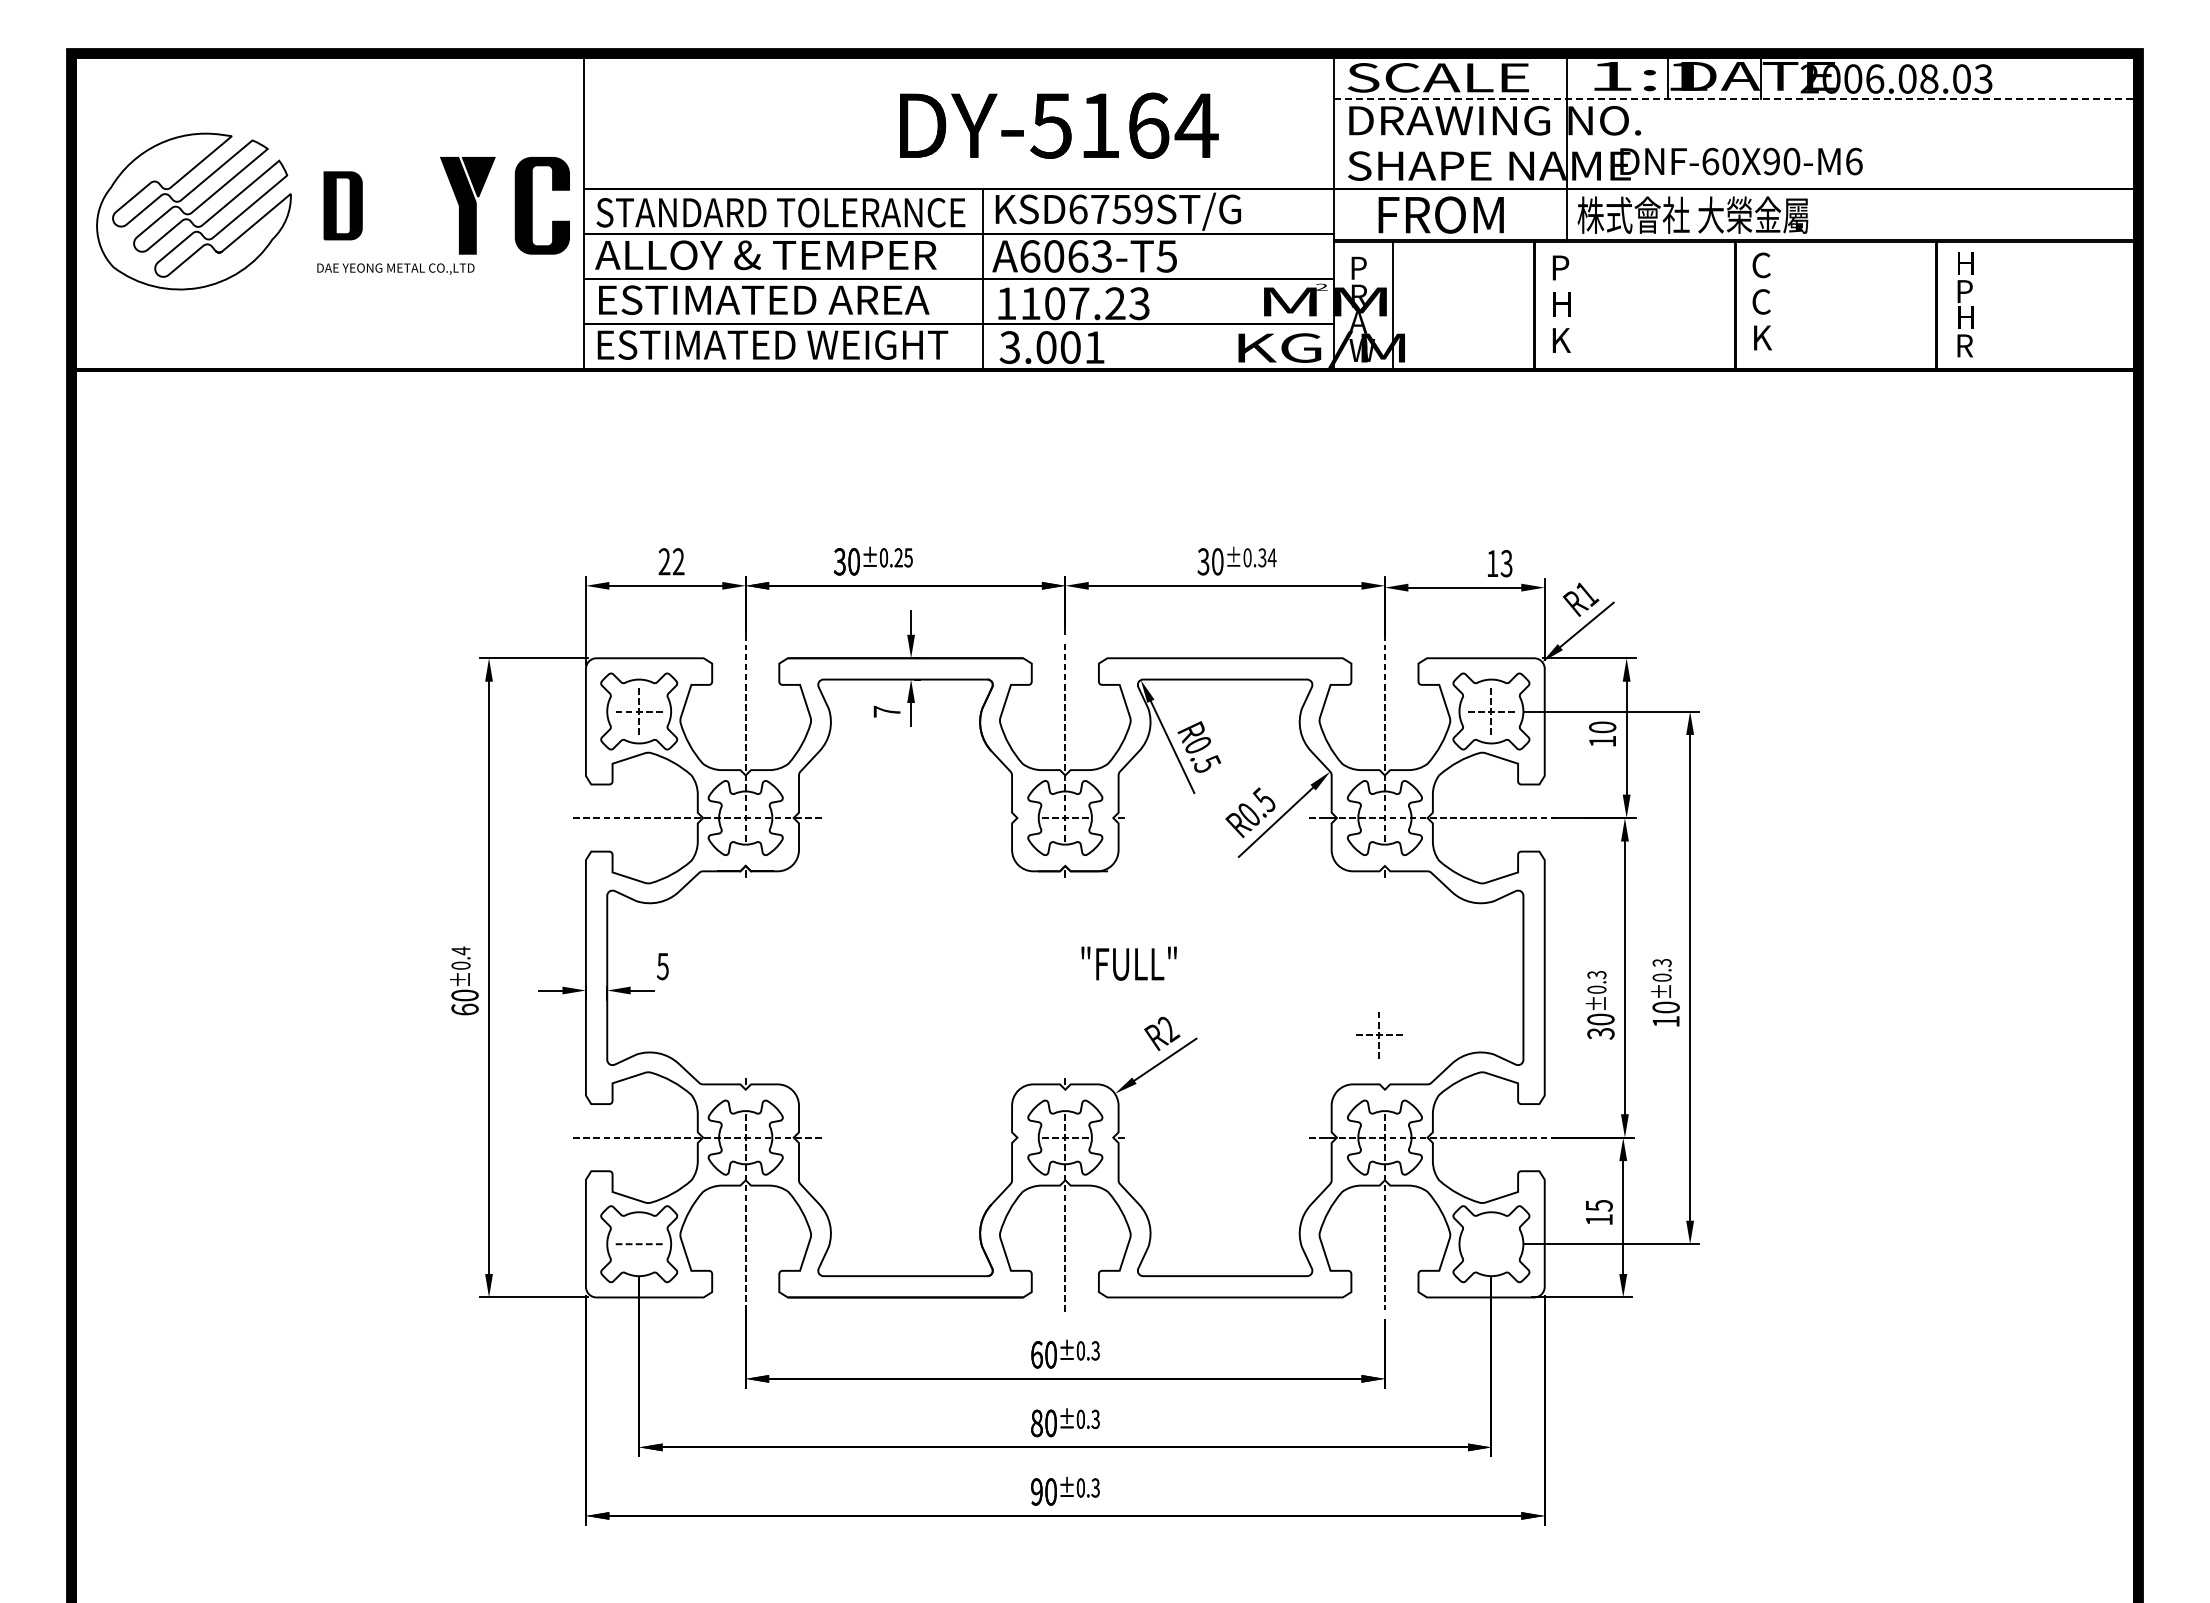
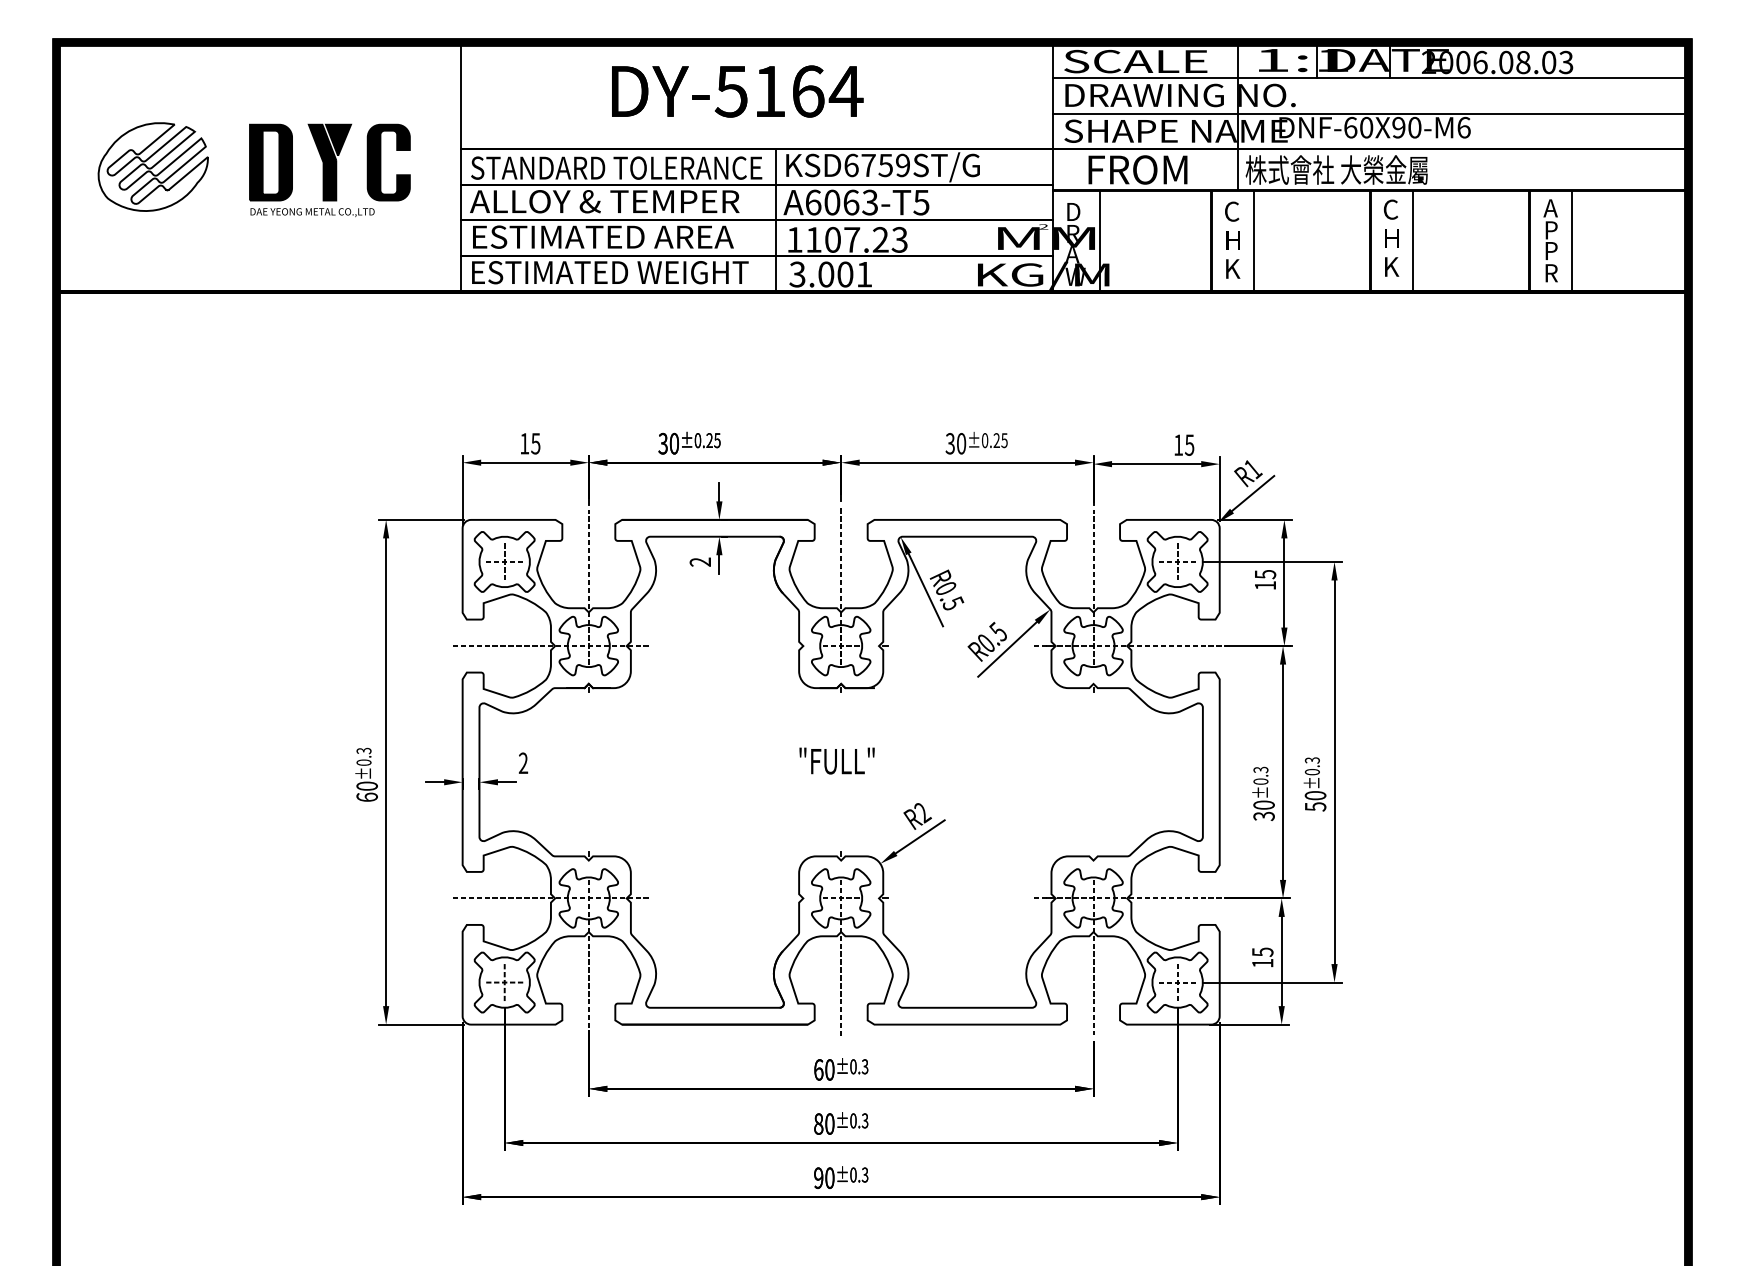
line: (1736, 98) -> (1371, 77), dashed -> solid
text: (1059, 125) -> (737, 91), moved
line: (1736, 143) -> (1371, 113), added
part: (342, 205) -> (270, 162), size x1.43
part: (514, 205) -> (366, 162), moved
part: (194, 210) -> (153, 166), size x0.71
text: (1963, 263) -> (1550, 208), H -> A
text: (1361, 267) -> (1075, 211), P -> D
text: (1560, 267) -> (1232, 211), P -> C
text: (1761, 301) -> (1390, 238), C -> H
line: (1588, 304) -> (1254, 240), added
line: (1789, 304) -> (1412, 240), added
line: (1990, 304) -> (1571, 240), added
text: (1965, 317) -> (1551, 250), H -> P
text: (1267, 557) -> (1000, 440), ±0.34 -> ±0.25
text: (671, 561) -> (530, 443), 22 -> 15
text: (1506, 562) -> (1189, 444), 13 -> 15
text: (886, 711) -> (699, 561), 7 -> 2
text: (1602, 727) -> (1265, 574), 10 -> 15
text: (460, 950) -> (363, 750), ±0.4 -> ±0.3
text: (1128, 963) -> (836, 760), moved
text: (662, 966) -> (523, 763), 5 -> 2
text: (1665, 1021) -> (1315, 806), 10 -> 50
part: (1379, 1035) -> (1177, 982), moved
line: (639, 1243) -> (504, 982), added

